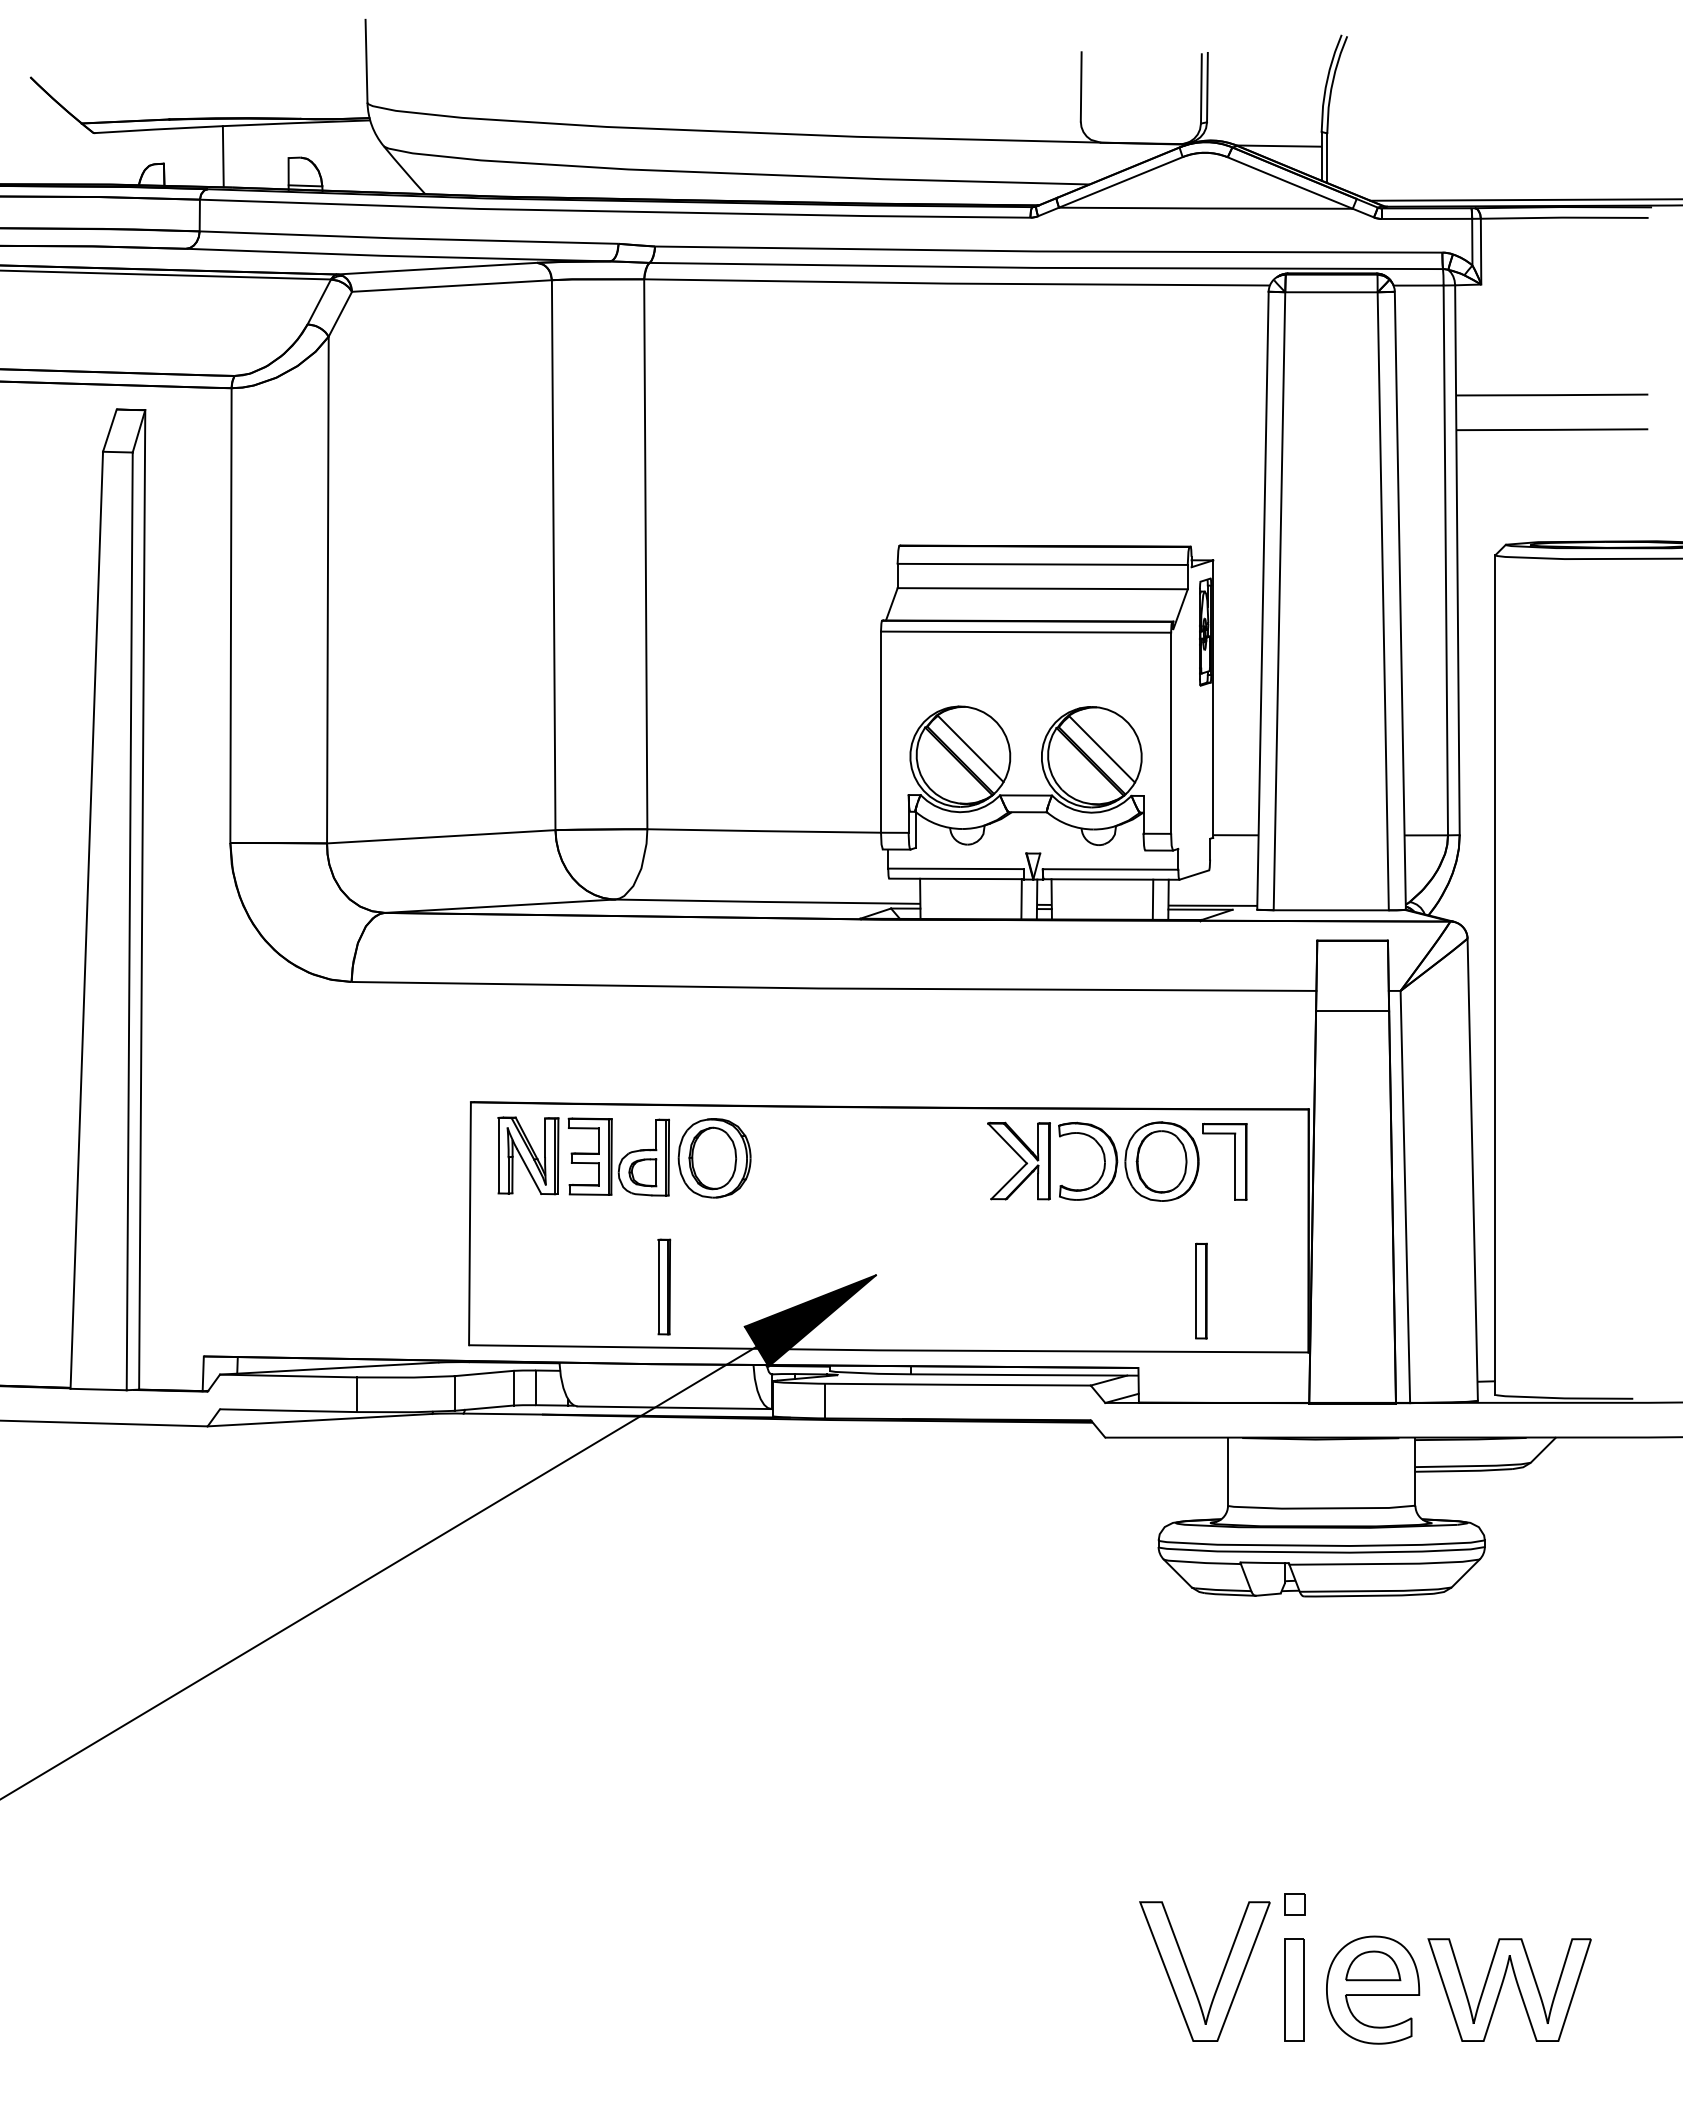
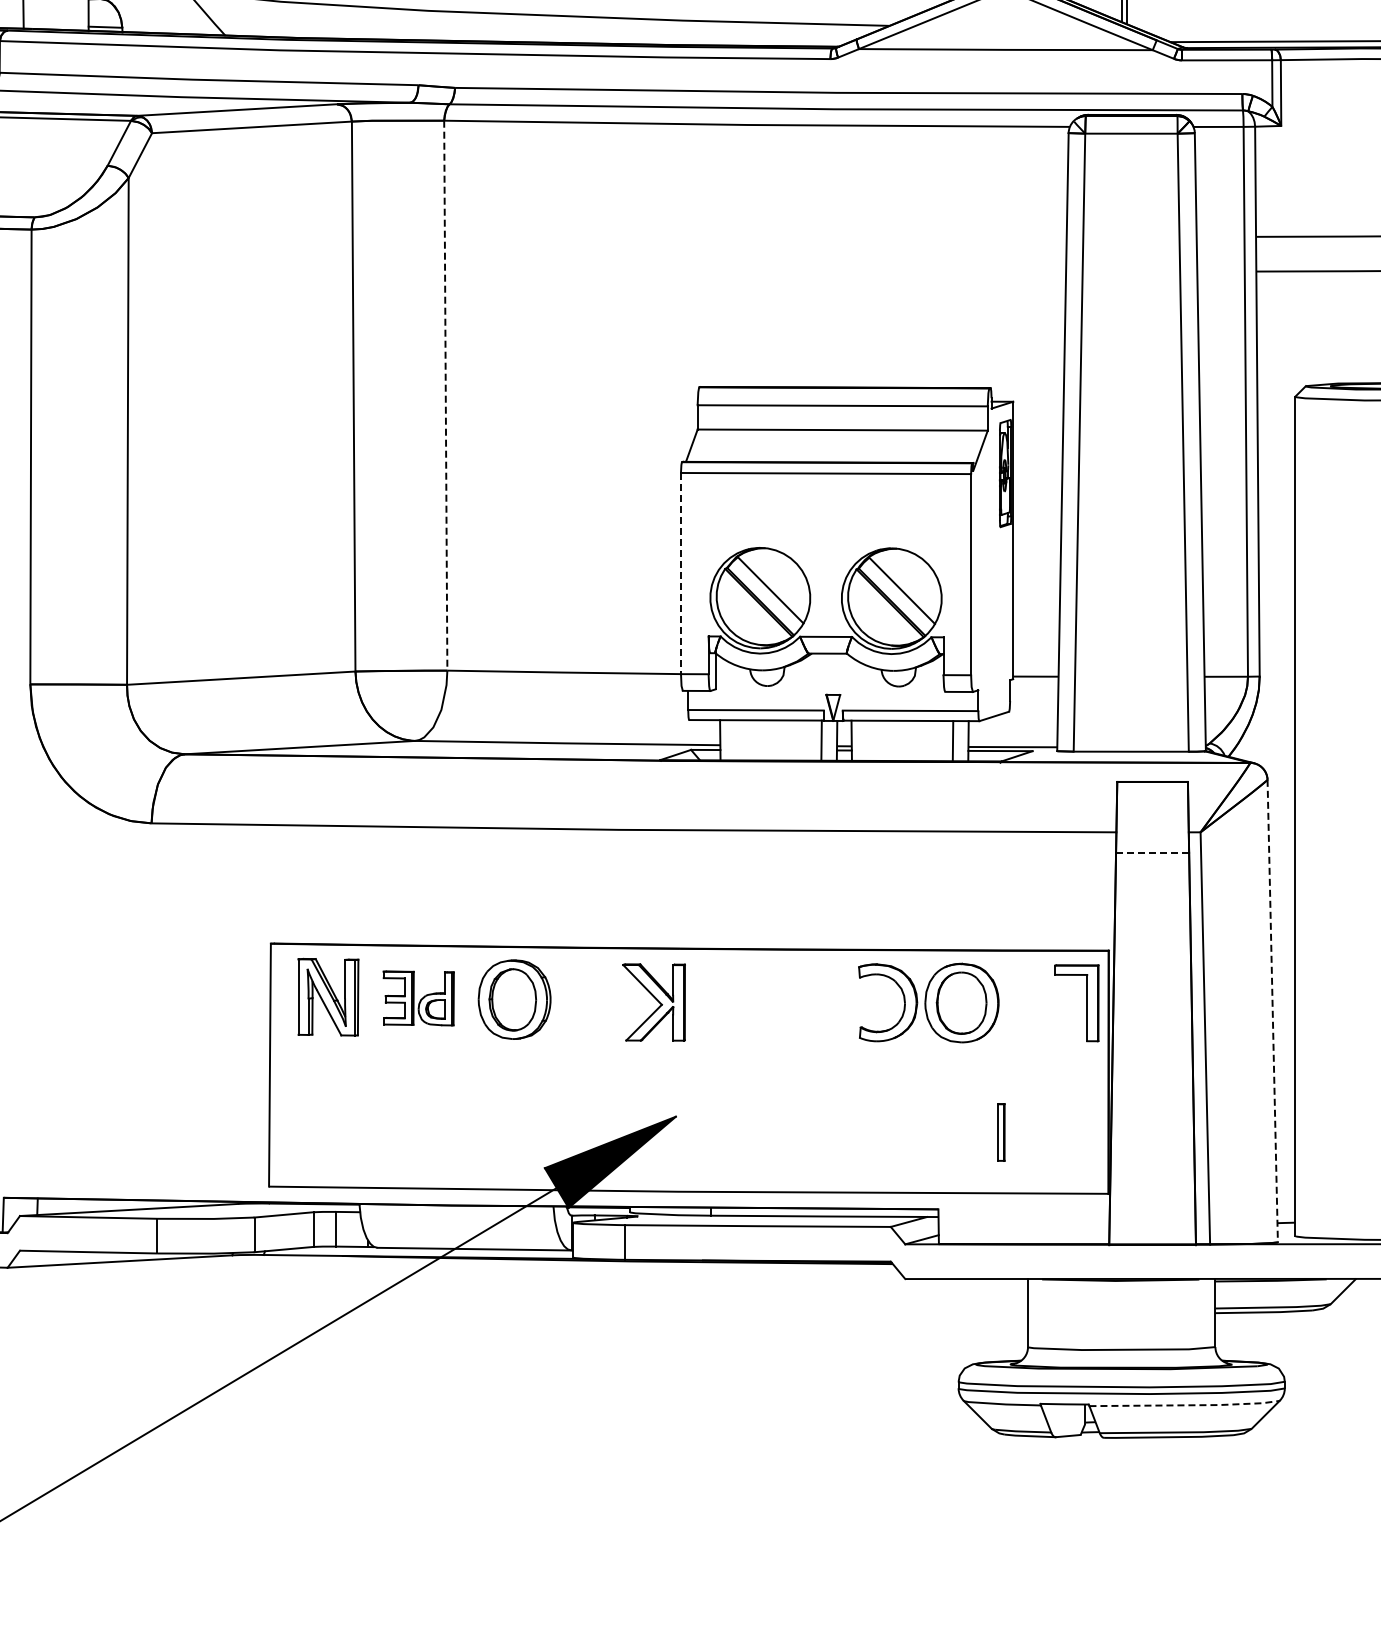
line: (645, 554) -> (445, 395), solid -> dashed
line: (881, 732) -> (681, 573), solid -> dashed
line: (1352, 1011) -> (1152, 852), solid -> dashed
part: (618, 1156) -> (418, 997), size x0.7
part: (1018, 1160) -> (653, 1001), moved
part: (1234, 1161) -> (1086, 1002), moved
line: (1472, 1170) -> (1272, 1011), solid -> dashed
part: (664, 1286) -> (464, 1127), removed
part: (1201, 1290) -> (1001, 1131), size x0.6
line: (1386, 1563) -> (1186, 1404), solid -> dashed

